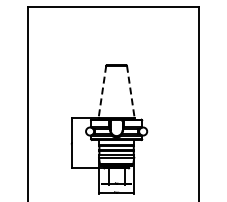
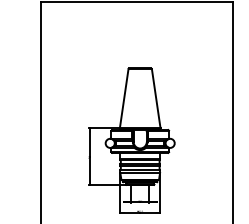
line: (102, 92) -> (124, 99), dashed -> solid
line: (130, 92) -> (155, 99), dashed -> solid

